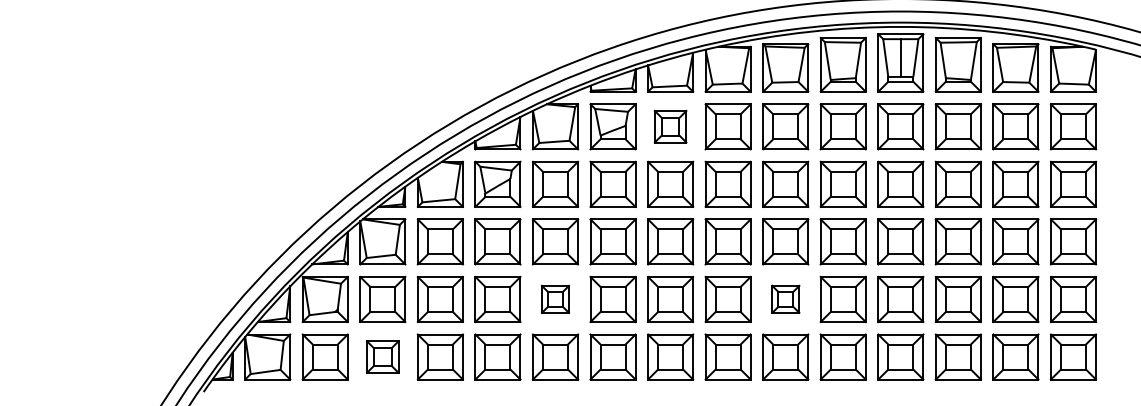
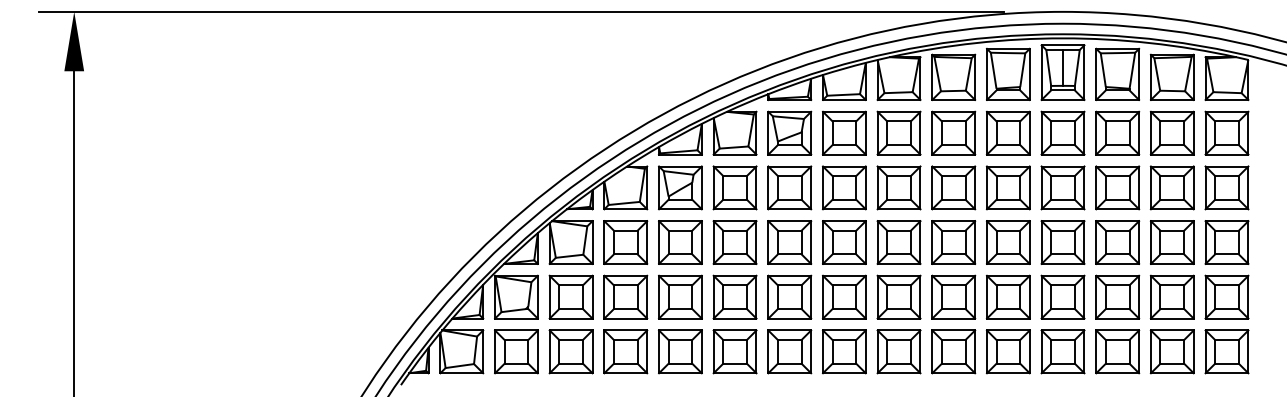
part: (670, 126) -> (844, 132), size x1.43
part: (554, 298) -> (734, 296), size x1.67
part: (785, 298) -> (953, 296), size x1.67
part: (382, 356) -> (570, 351), size x1.43

